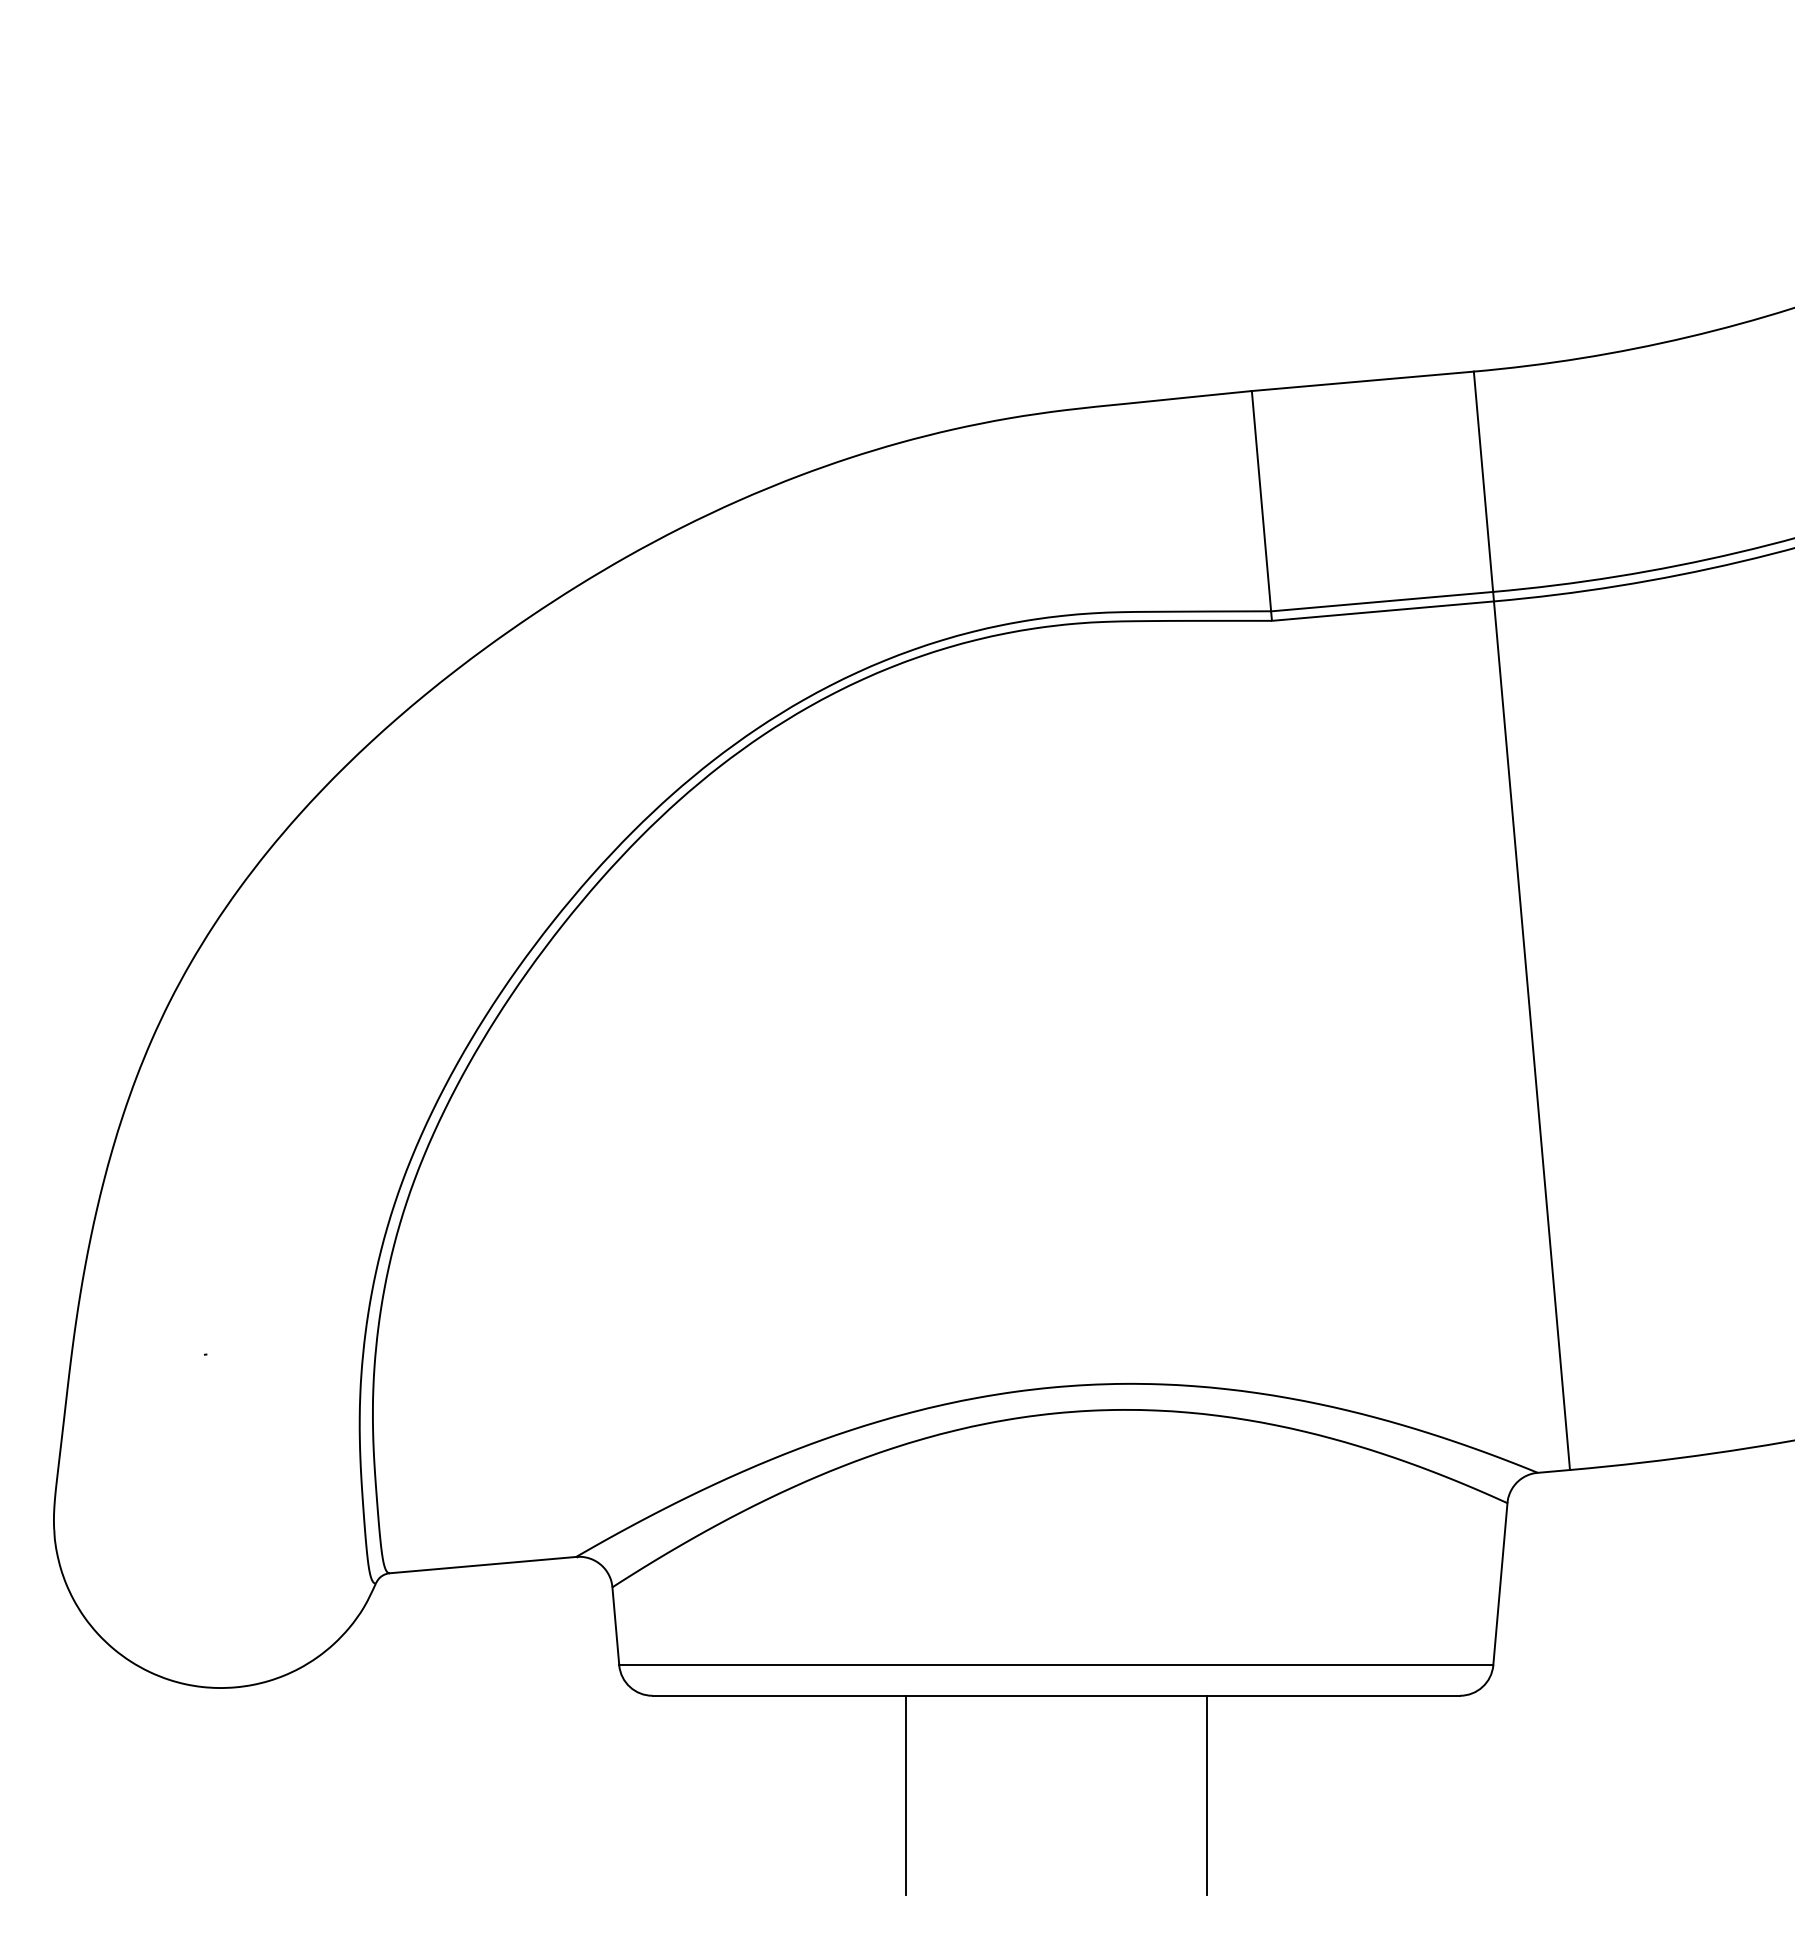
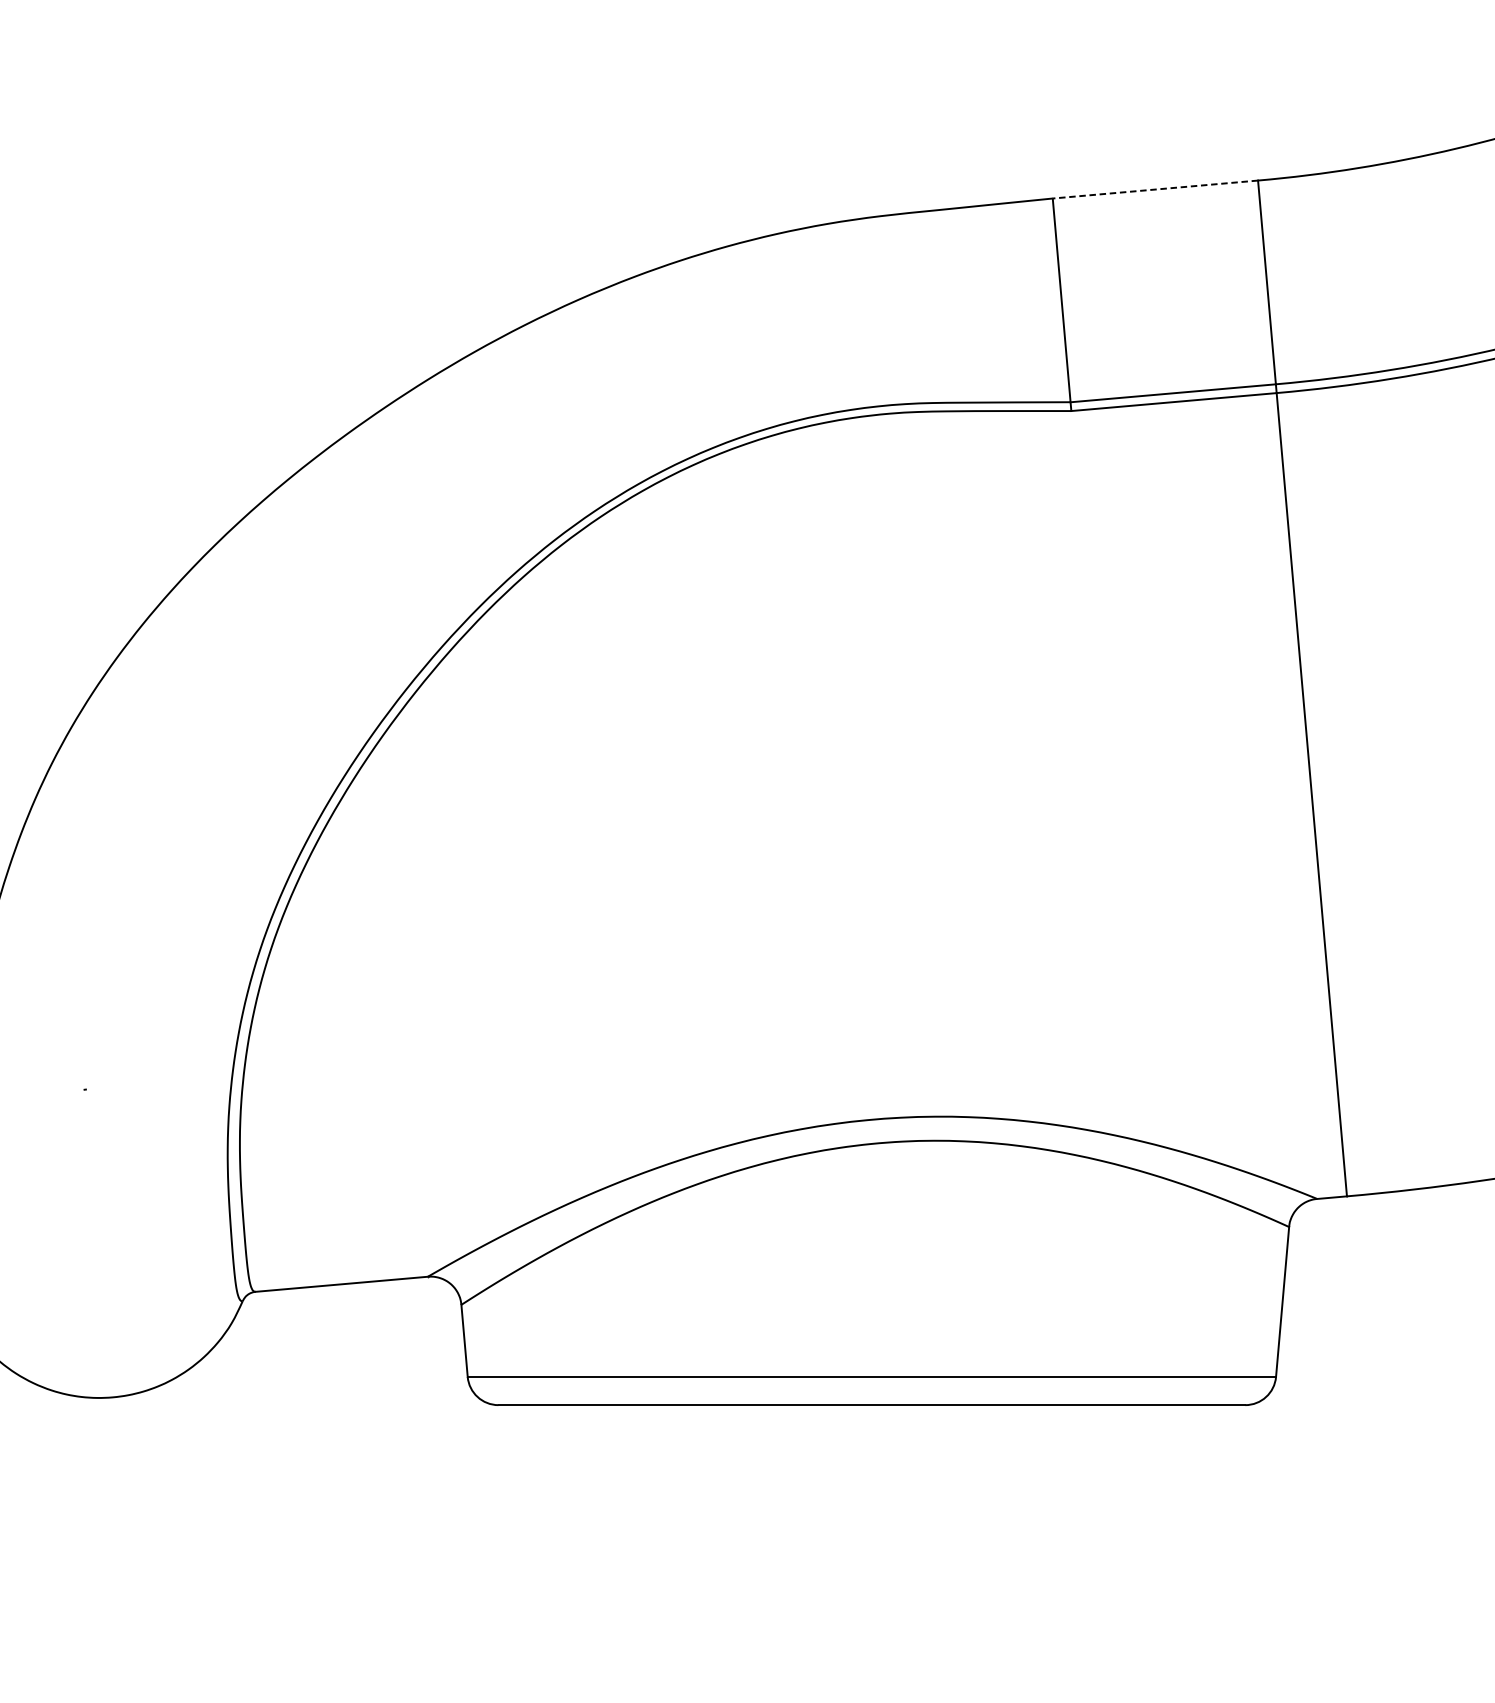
line: (1362, 381) -> (1155, 189), solid -> dashed
line: (905, 1795) -> (732, 1497), removed
line: (1206, 1795) -> (1010, 1497), removed

